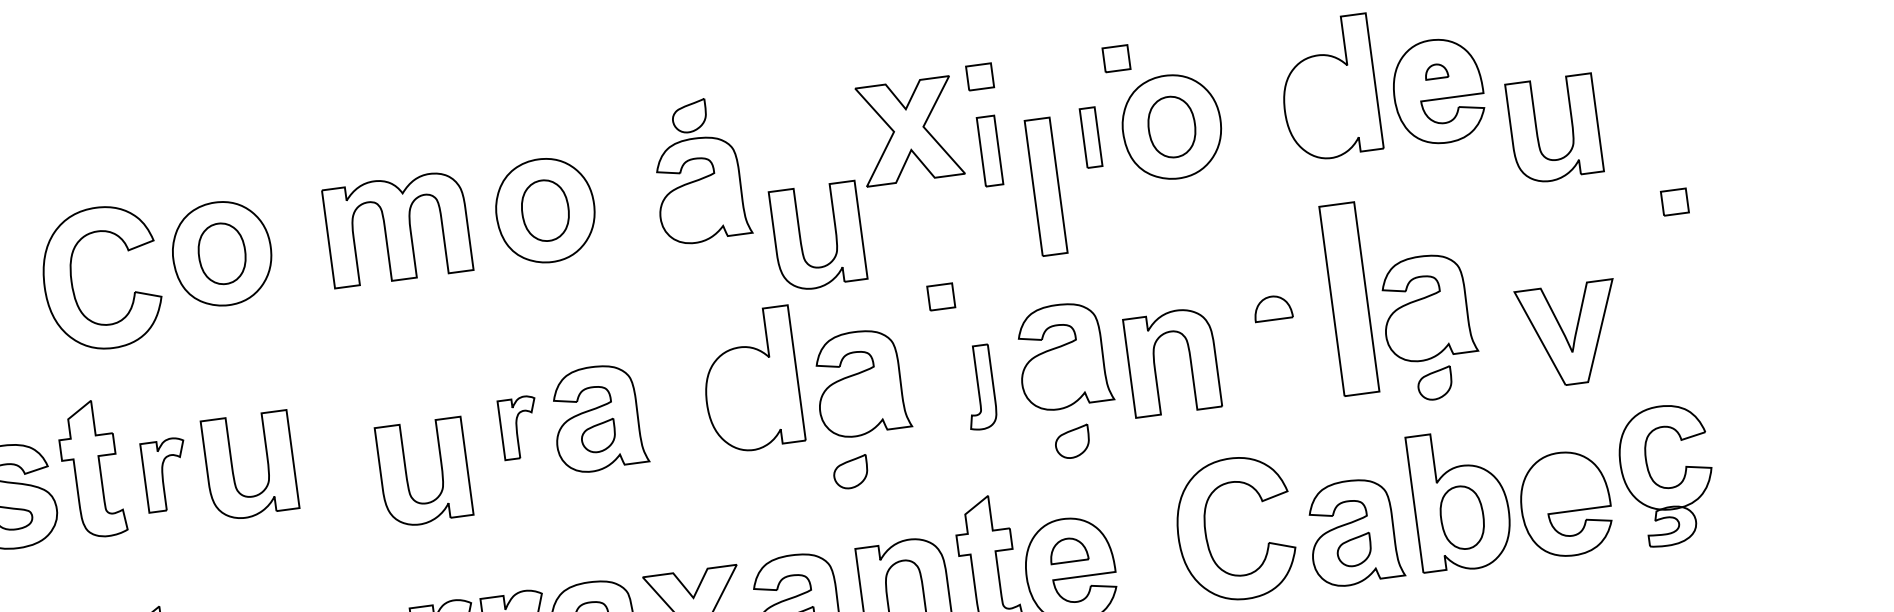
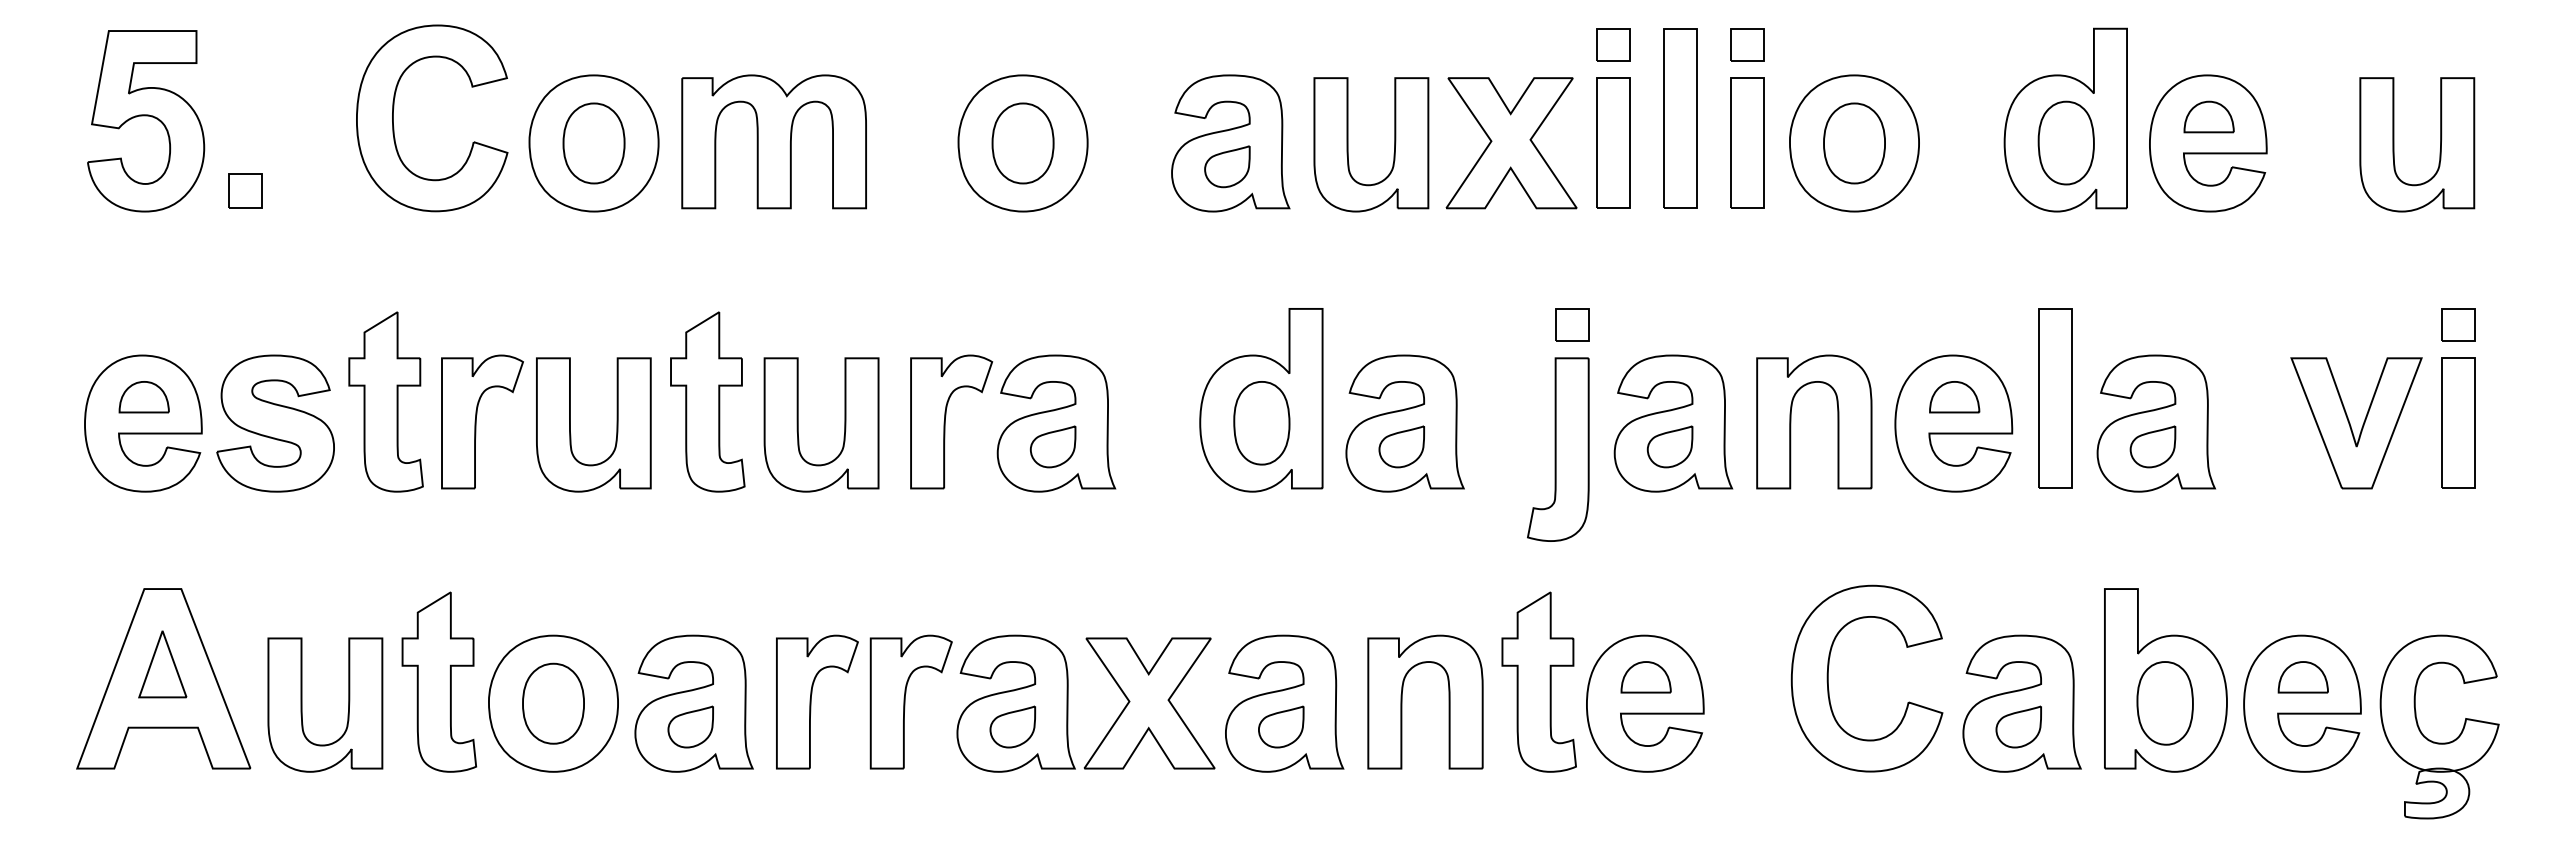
part: (1116, 58) -> (1747, 44), moved
part: (1435, 71) -> (2208, 116), size x1.67
part: (1330, 105) -> (2065, 142), added
part: (689, 116) -> (1227, 166), moved
part: (909, 131) -> (1511, 143), moved
part: (1537, 131) -> (2394, 144), moved
part: (1091, 137) -> (1747, 142), size x1.67
part: (990, 150) -> (1613, 142), size x1.43
part: (1046, 186) -> (1680, 118), moved
part: (1675, 201) -> (2458, 324), moved
part: (397, 228) -> (773, 141), moved
part: (801, 238) -> (1348, 144), moved
part: (1655, 276) -> (2458, 422), added
part: (72, 282) -> (393, 118), moved
part: (941, 296) -> (1572, 324), moved
part: (1349, 299) -> (2055, 398), size x0.71
part: (1274, 328) -> (1953, 423), added
part: (1570, 334) -> (2356, 423), moved
part: (1155, 364) -> (1791, 421), moved
part: (1434, 383) -> (2152, 446), moved
part: (979, 387) -> (1558, 449), size x1.67
part: (753, 397) -> (1261, 423), added
part: (519, 427) -> (951, 421), size x1.67
part: (333, 436) -> (707, 401), added
part: (1072, 441) -> (1669, 446), moved
part: (850, 472) -> (1401, 446), moved
part: (166, 474) -> (482, 421), size x1.43
part: (406, 474) -> (798, 424), moved
part: (1563, 484) -> (2302, 677), added
part: (1664, 487) -> (2434, 741), moved

